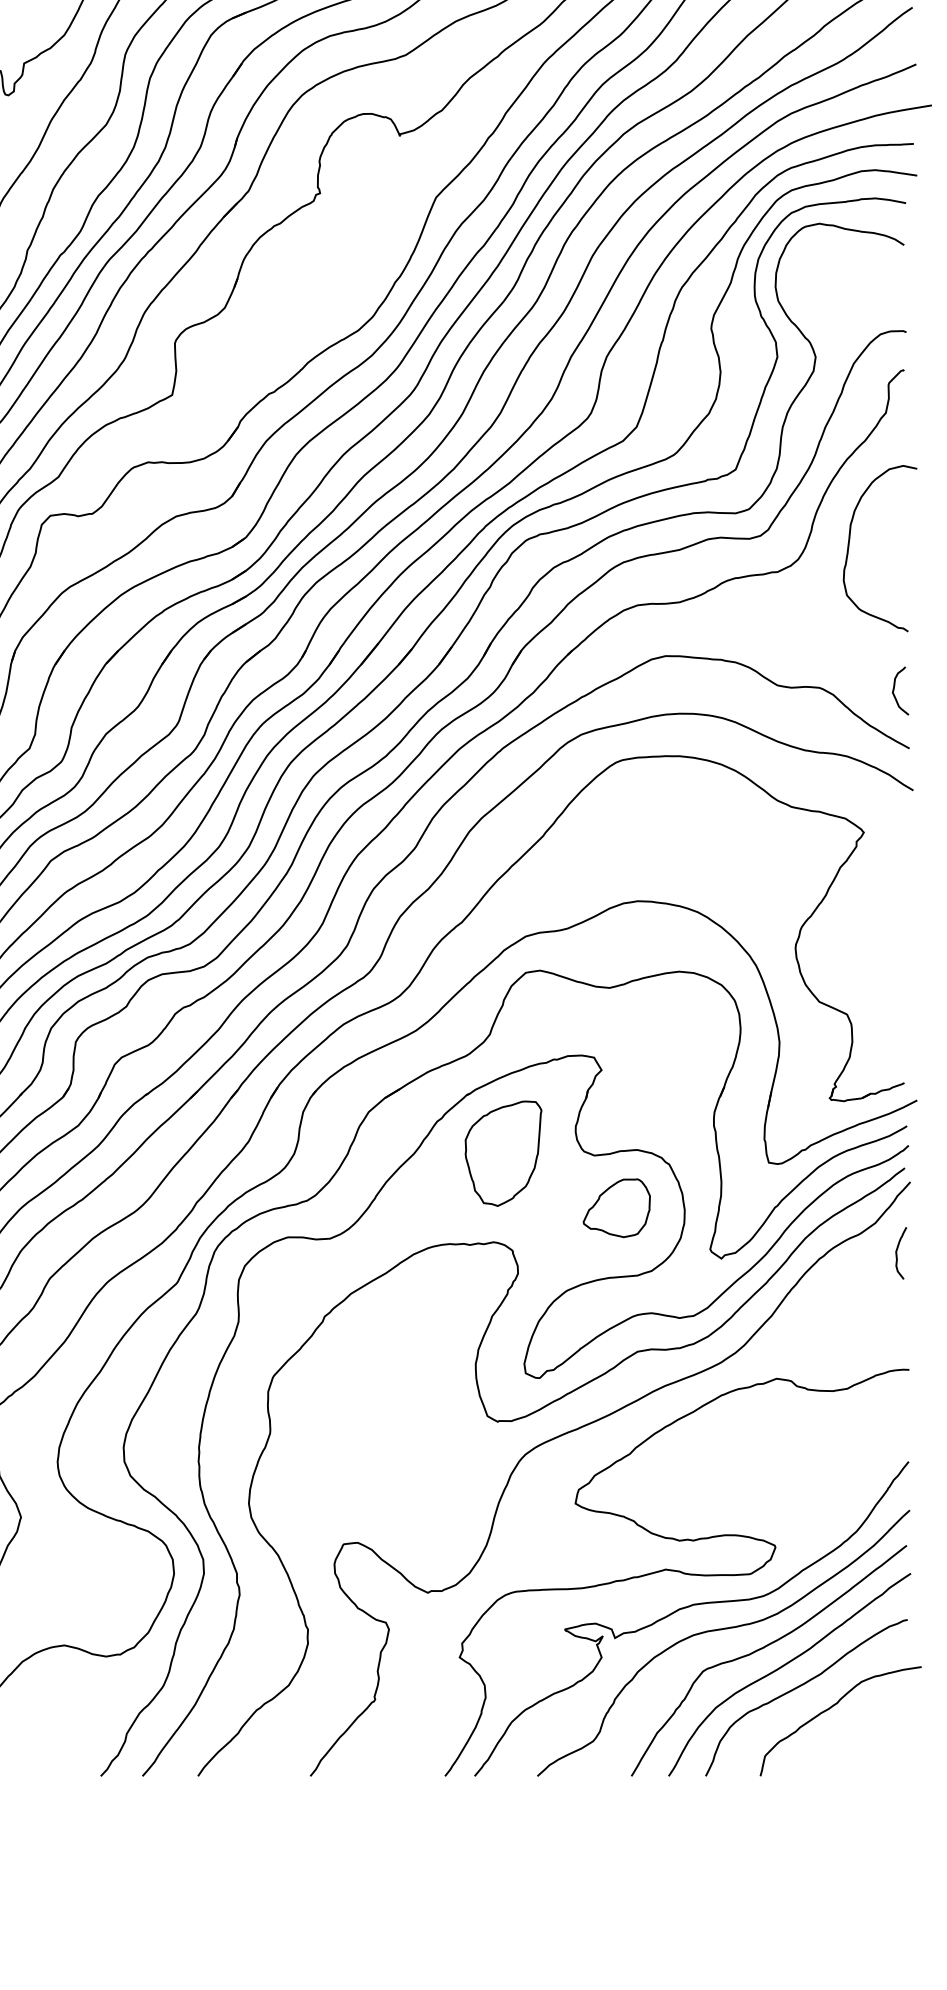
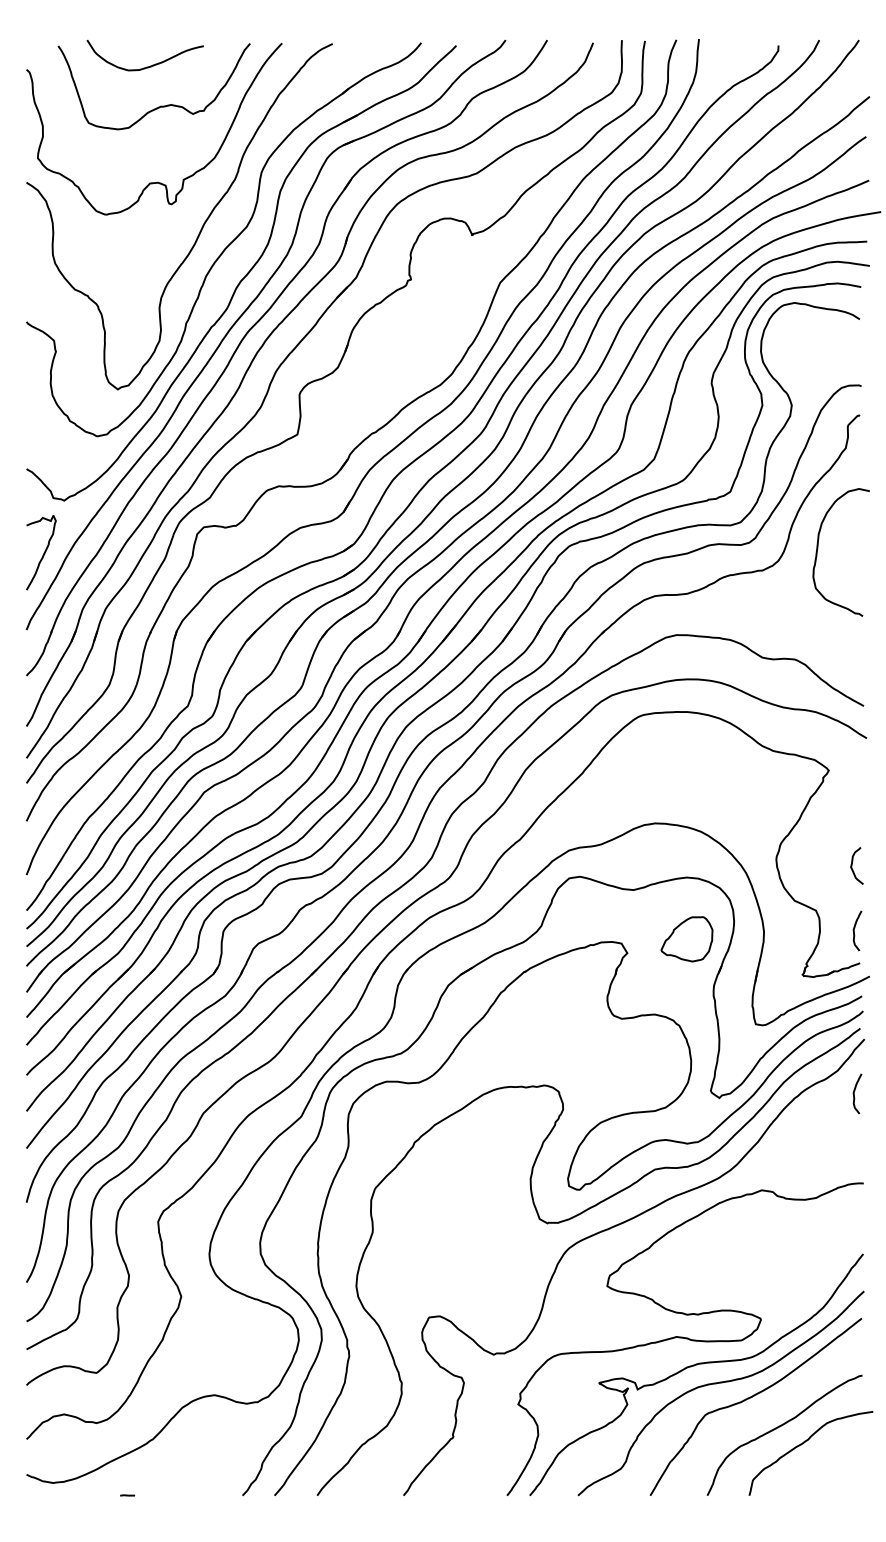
curve: (894, 690) -> (852, 865), moved
curve: (898, 1037) -> (855, 928), added
part: (502, 1153) -> (551, 1017), removed
part: (616, 1208) -> (686, 939), moved
curve: (782, 1667) -> (766, 1412), removed

